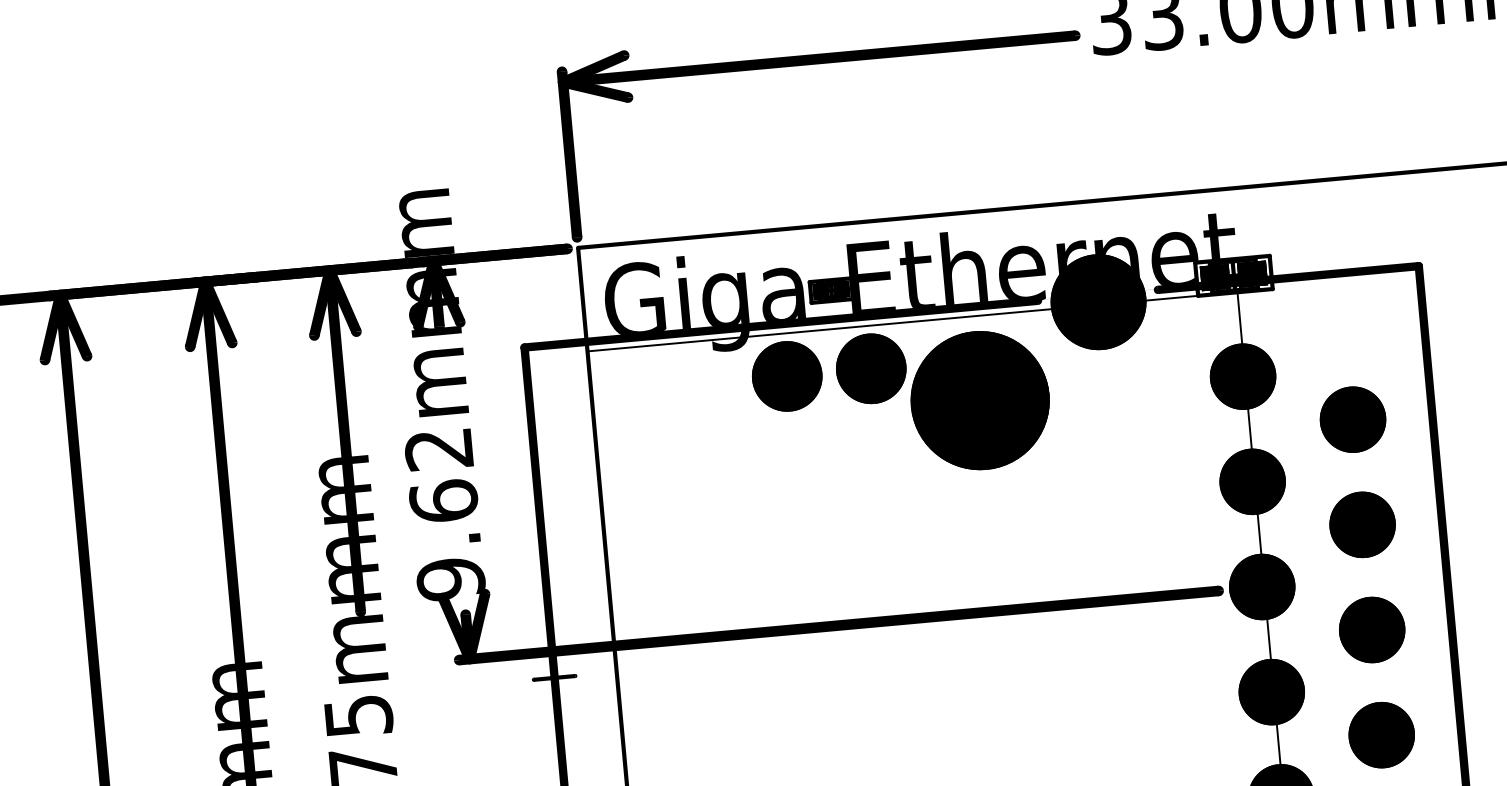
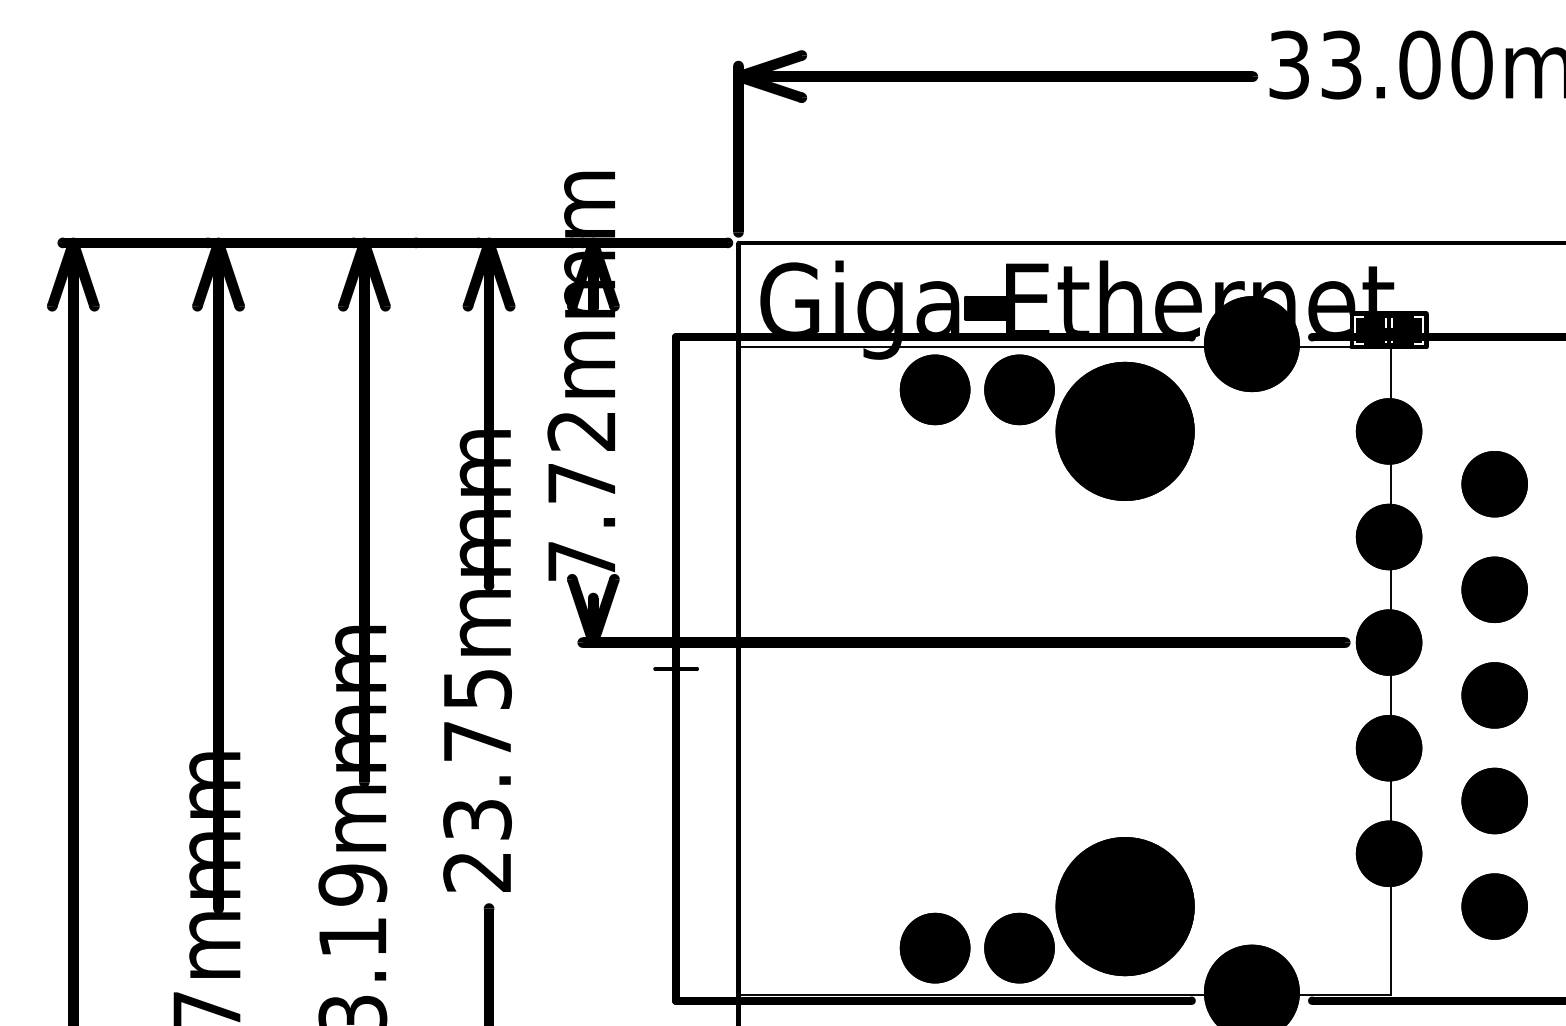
text: (447, 540) -> (581, 522), 9.62mmm -> 7.72mmm

